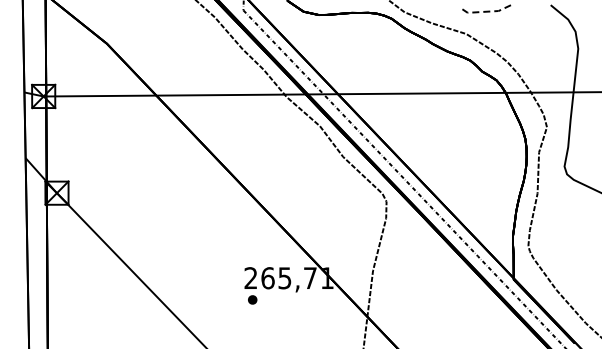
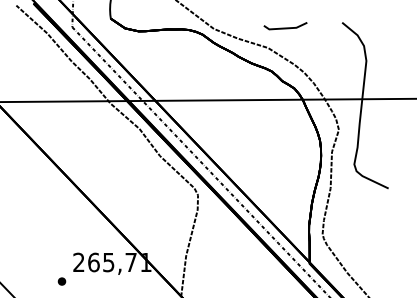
line: (485, 11) -> (284, 28), dashed -> solid
part: (252, 299) -> (61, 281), moved

